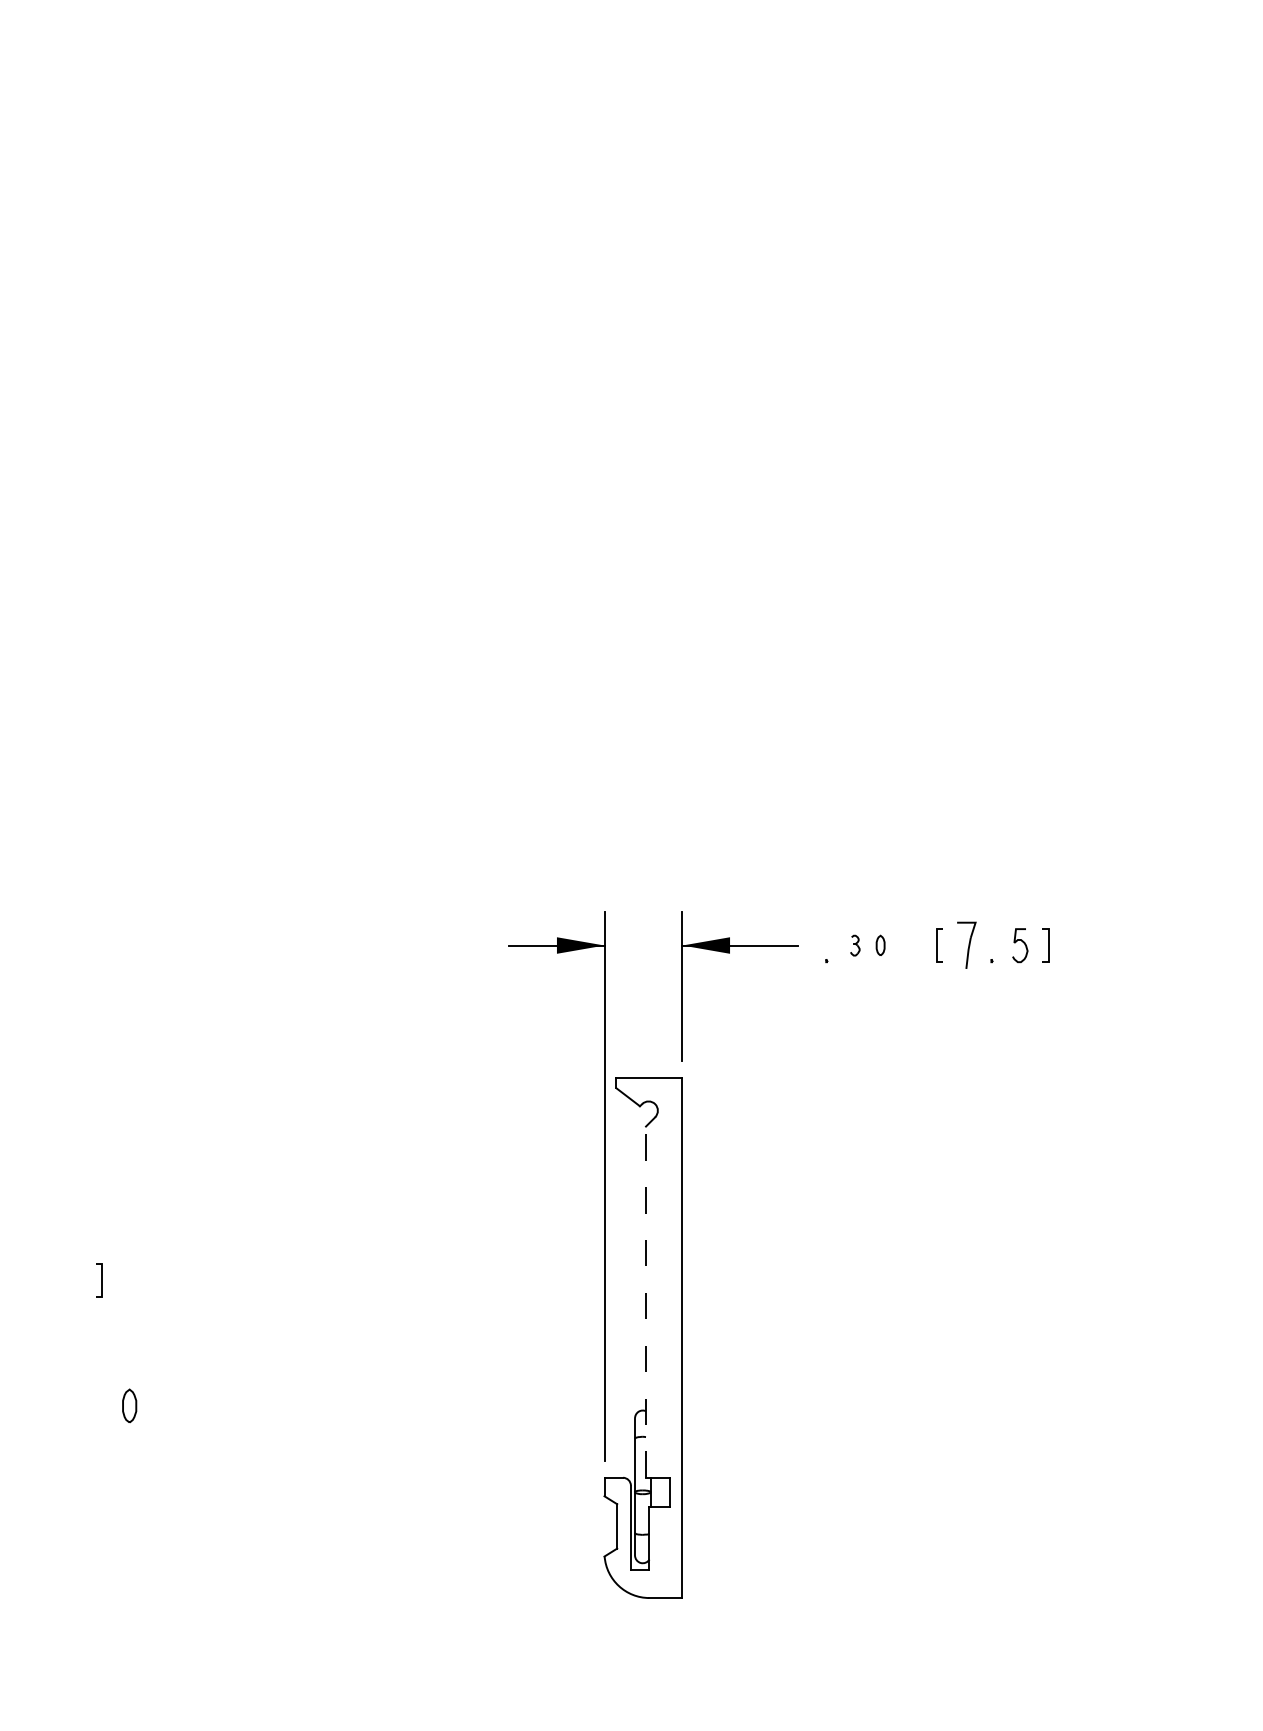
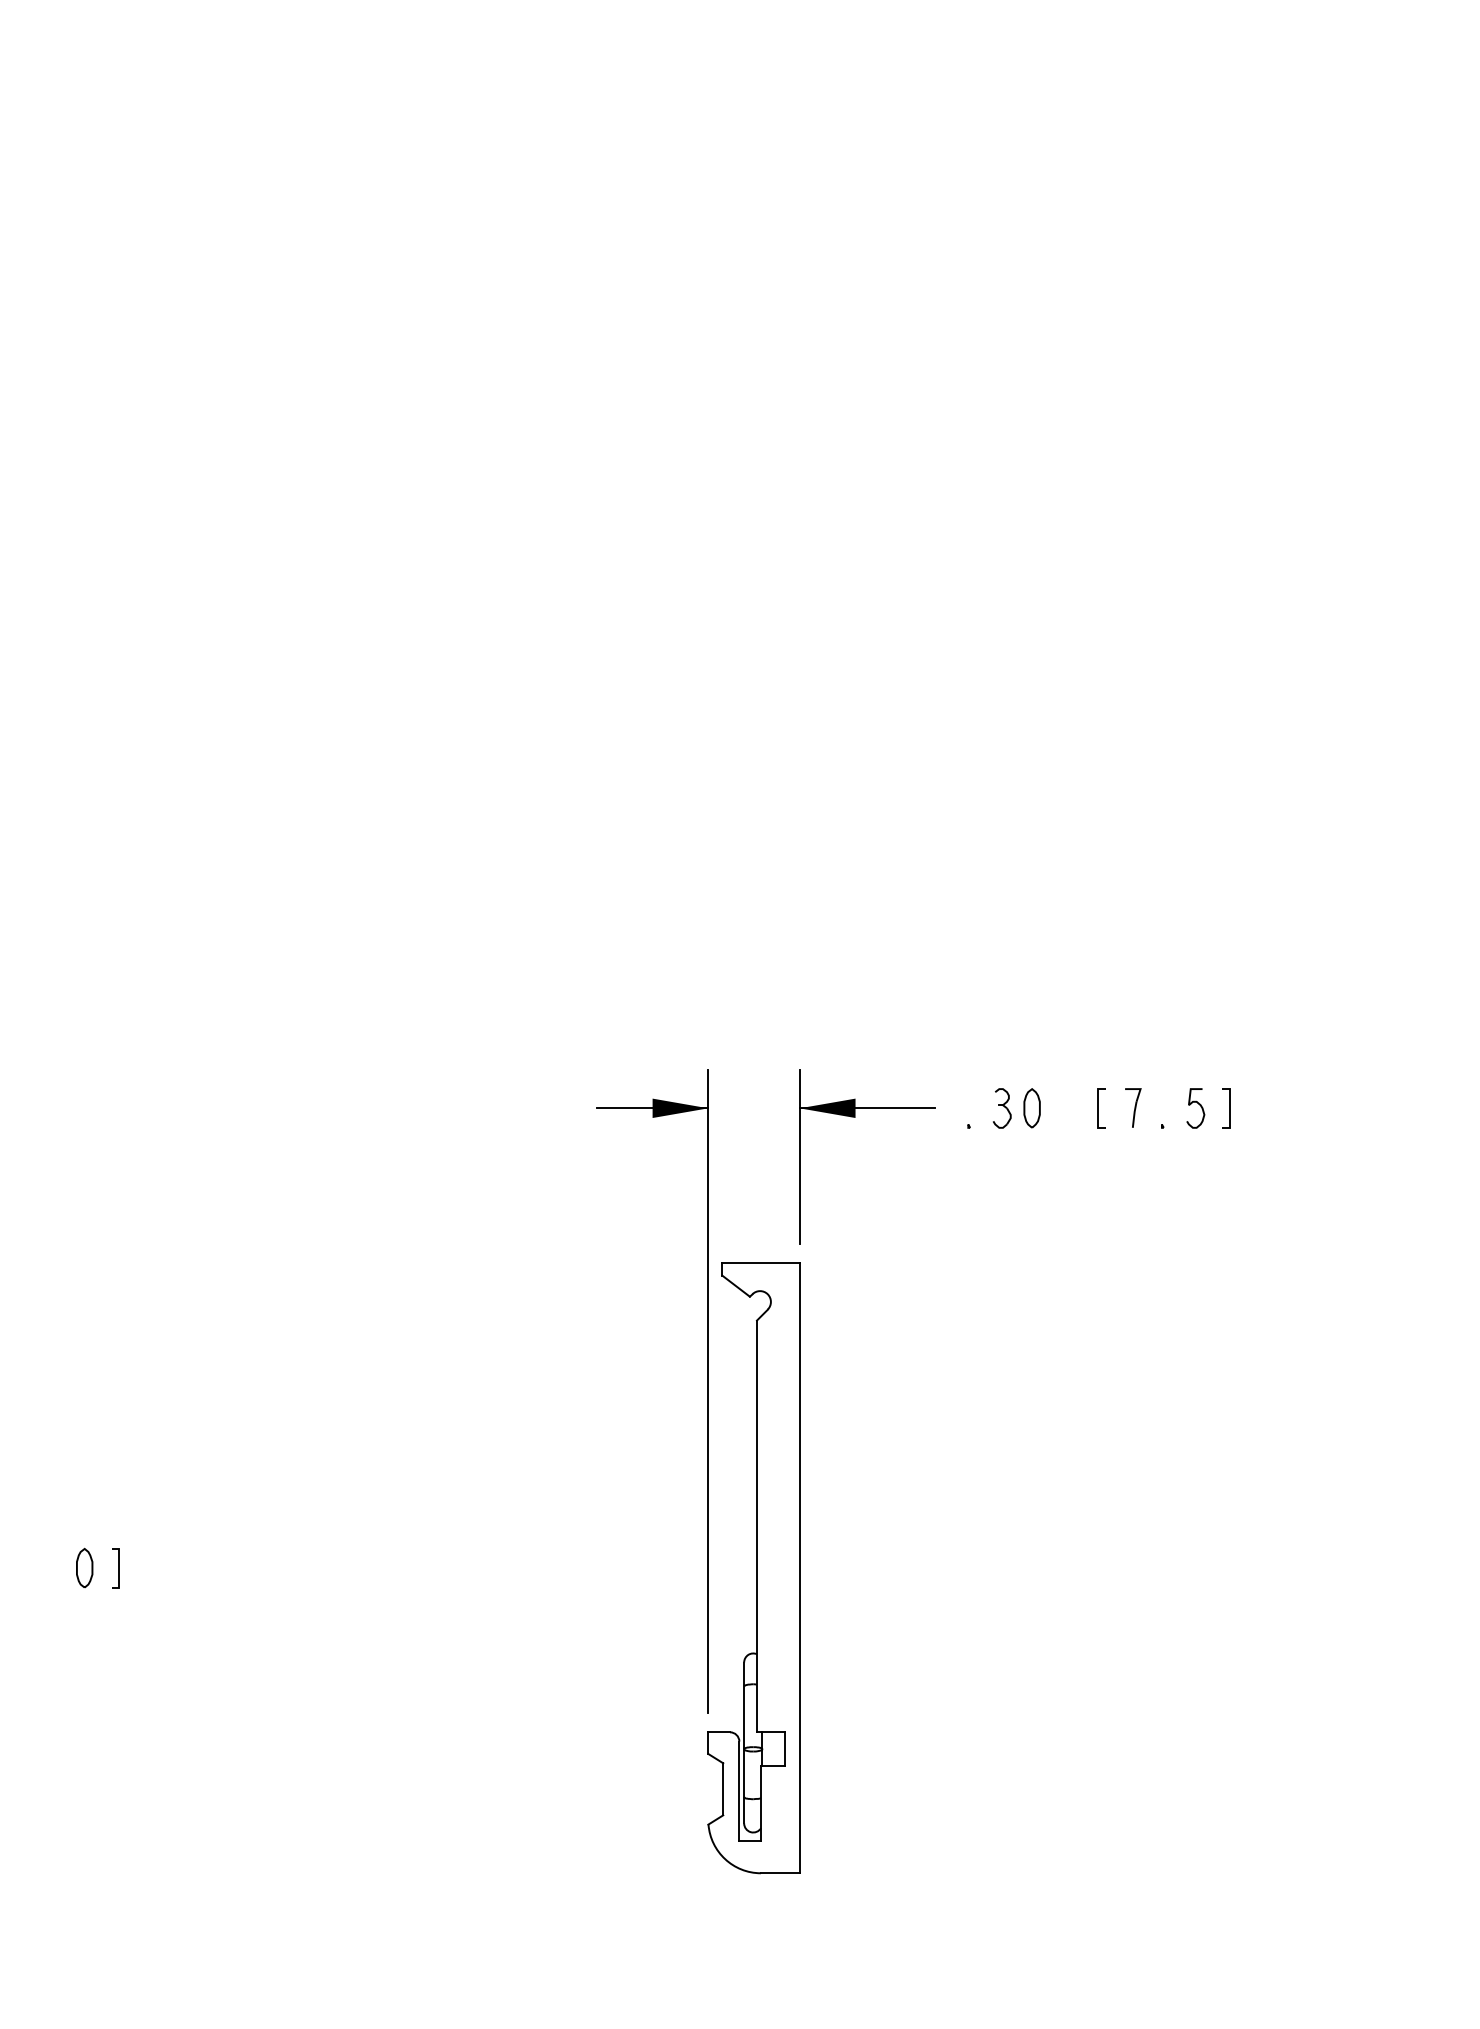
part: (967, 944) -> (1133, 1107), size x0.71
part: (855, 945) -> (1002, 1108), size x1.67
part: (880, 945) -> (1031, 1108), size x1.67
line: (101, 1280) -> (118, 1568), moved
line: (646, 1302) -> (757, 1526), dashed -> solid
part: (129, 1405) -> (84, 1567), moved

